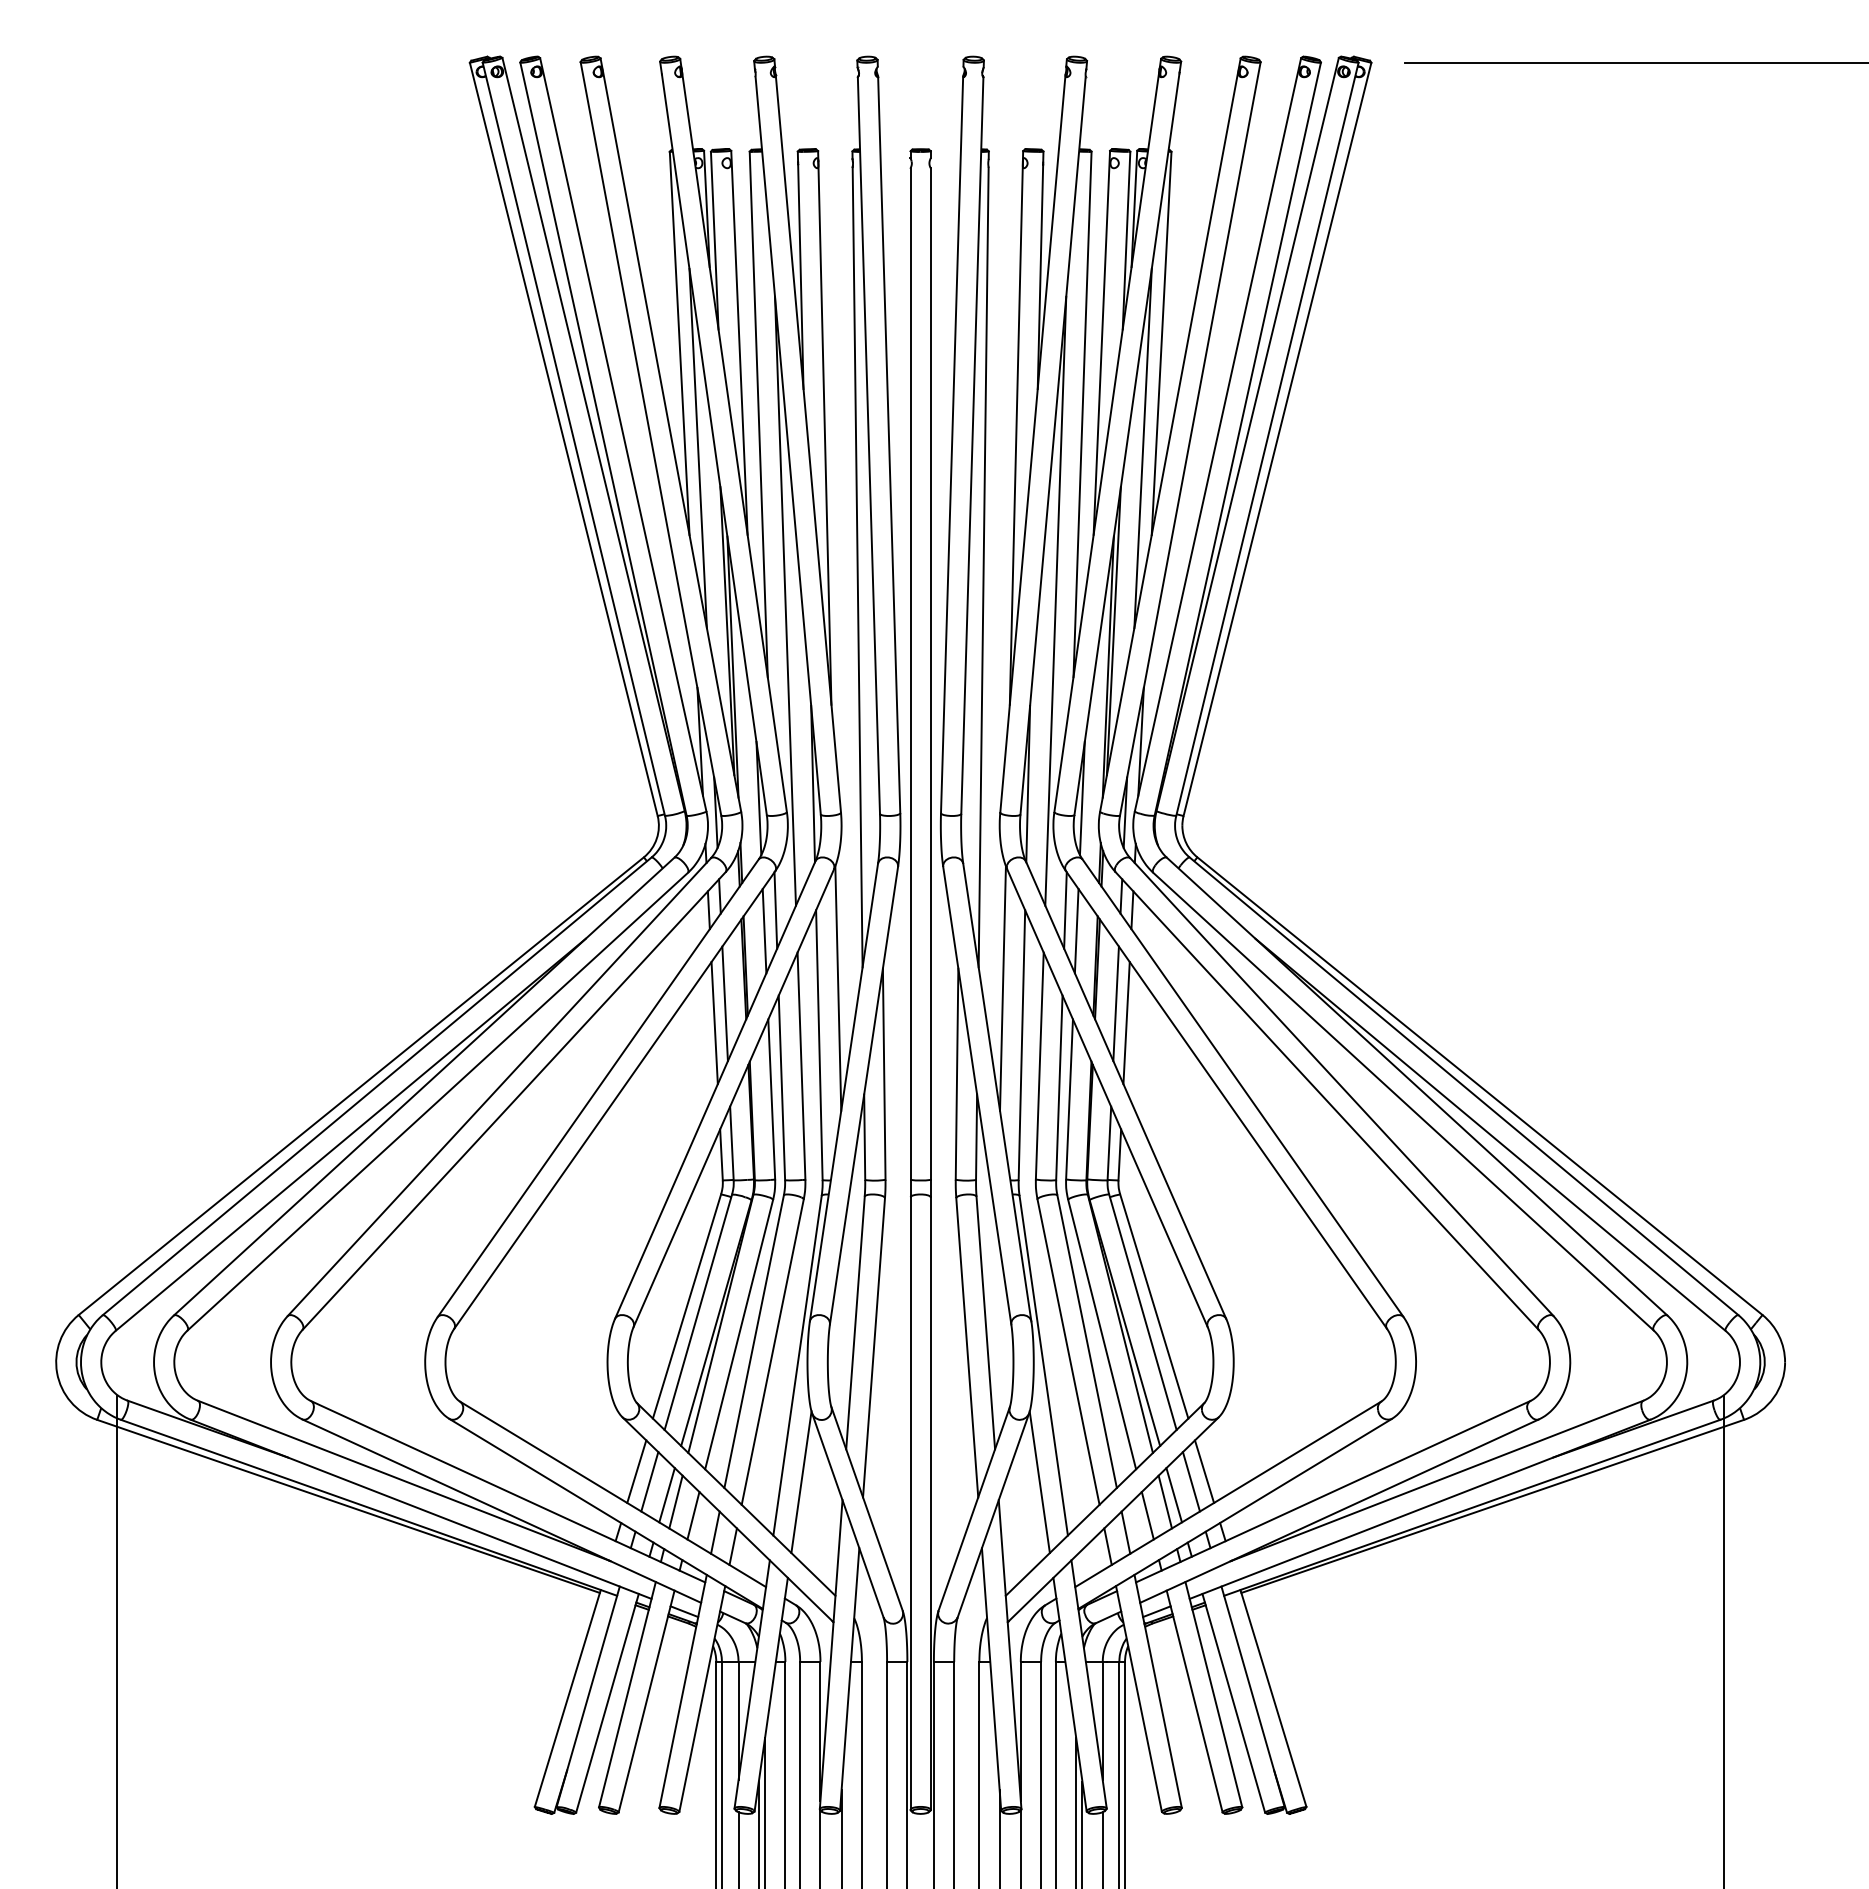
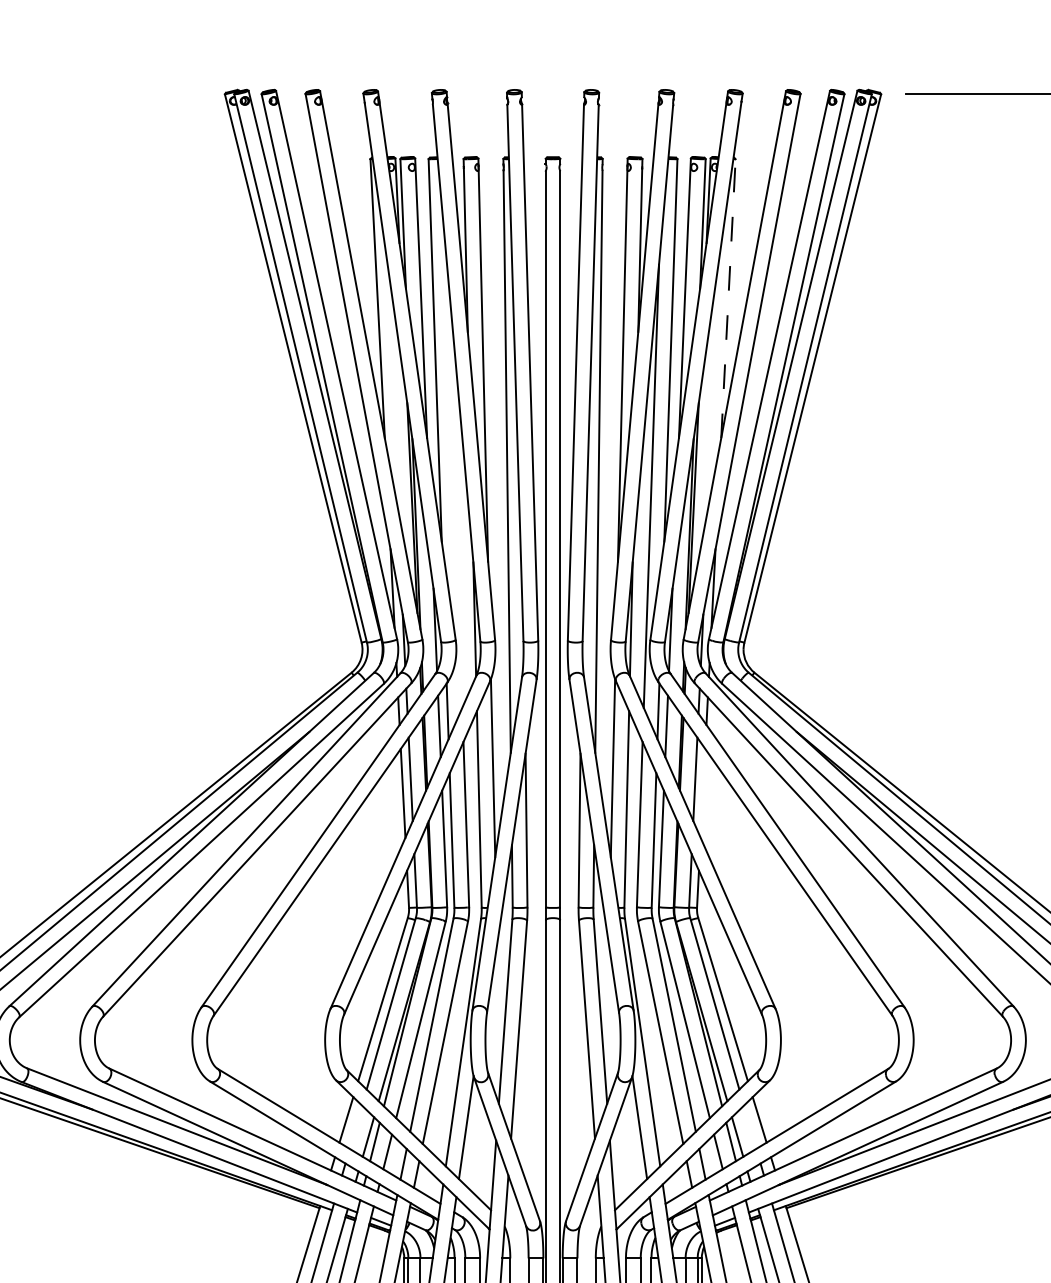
line: (1161, 343) -> (728, 298), solid -> dashed
line: (697, 448) -> (390, 375), removed
line: (1142, 448) -> (714, 375), removed
line: (785, 600) -> (454, 485), removed
line: (1126, 1023) -> (702, 793), removed
line: (649, 1481) -> (355, 1127), removed
line: (1190, 1481) -> (749, 1127), removed

